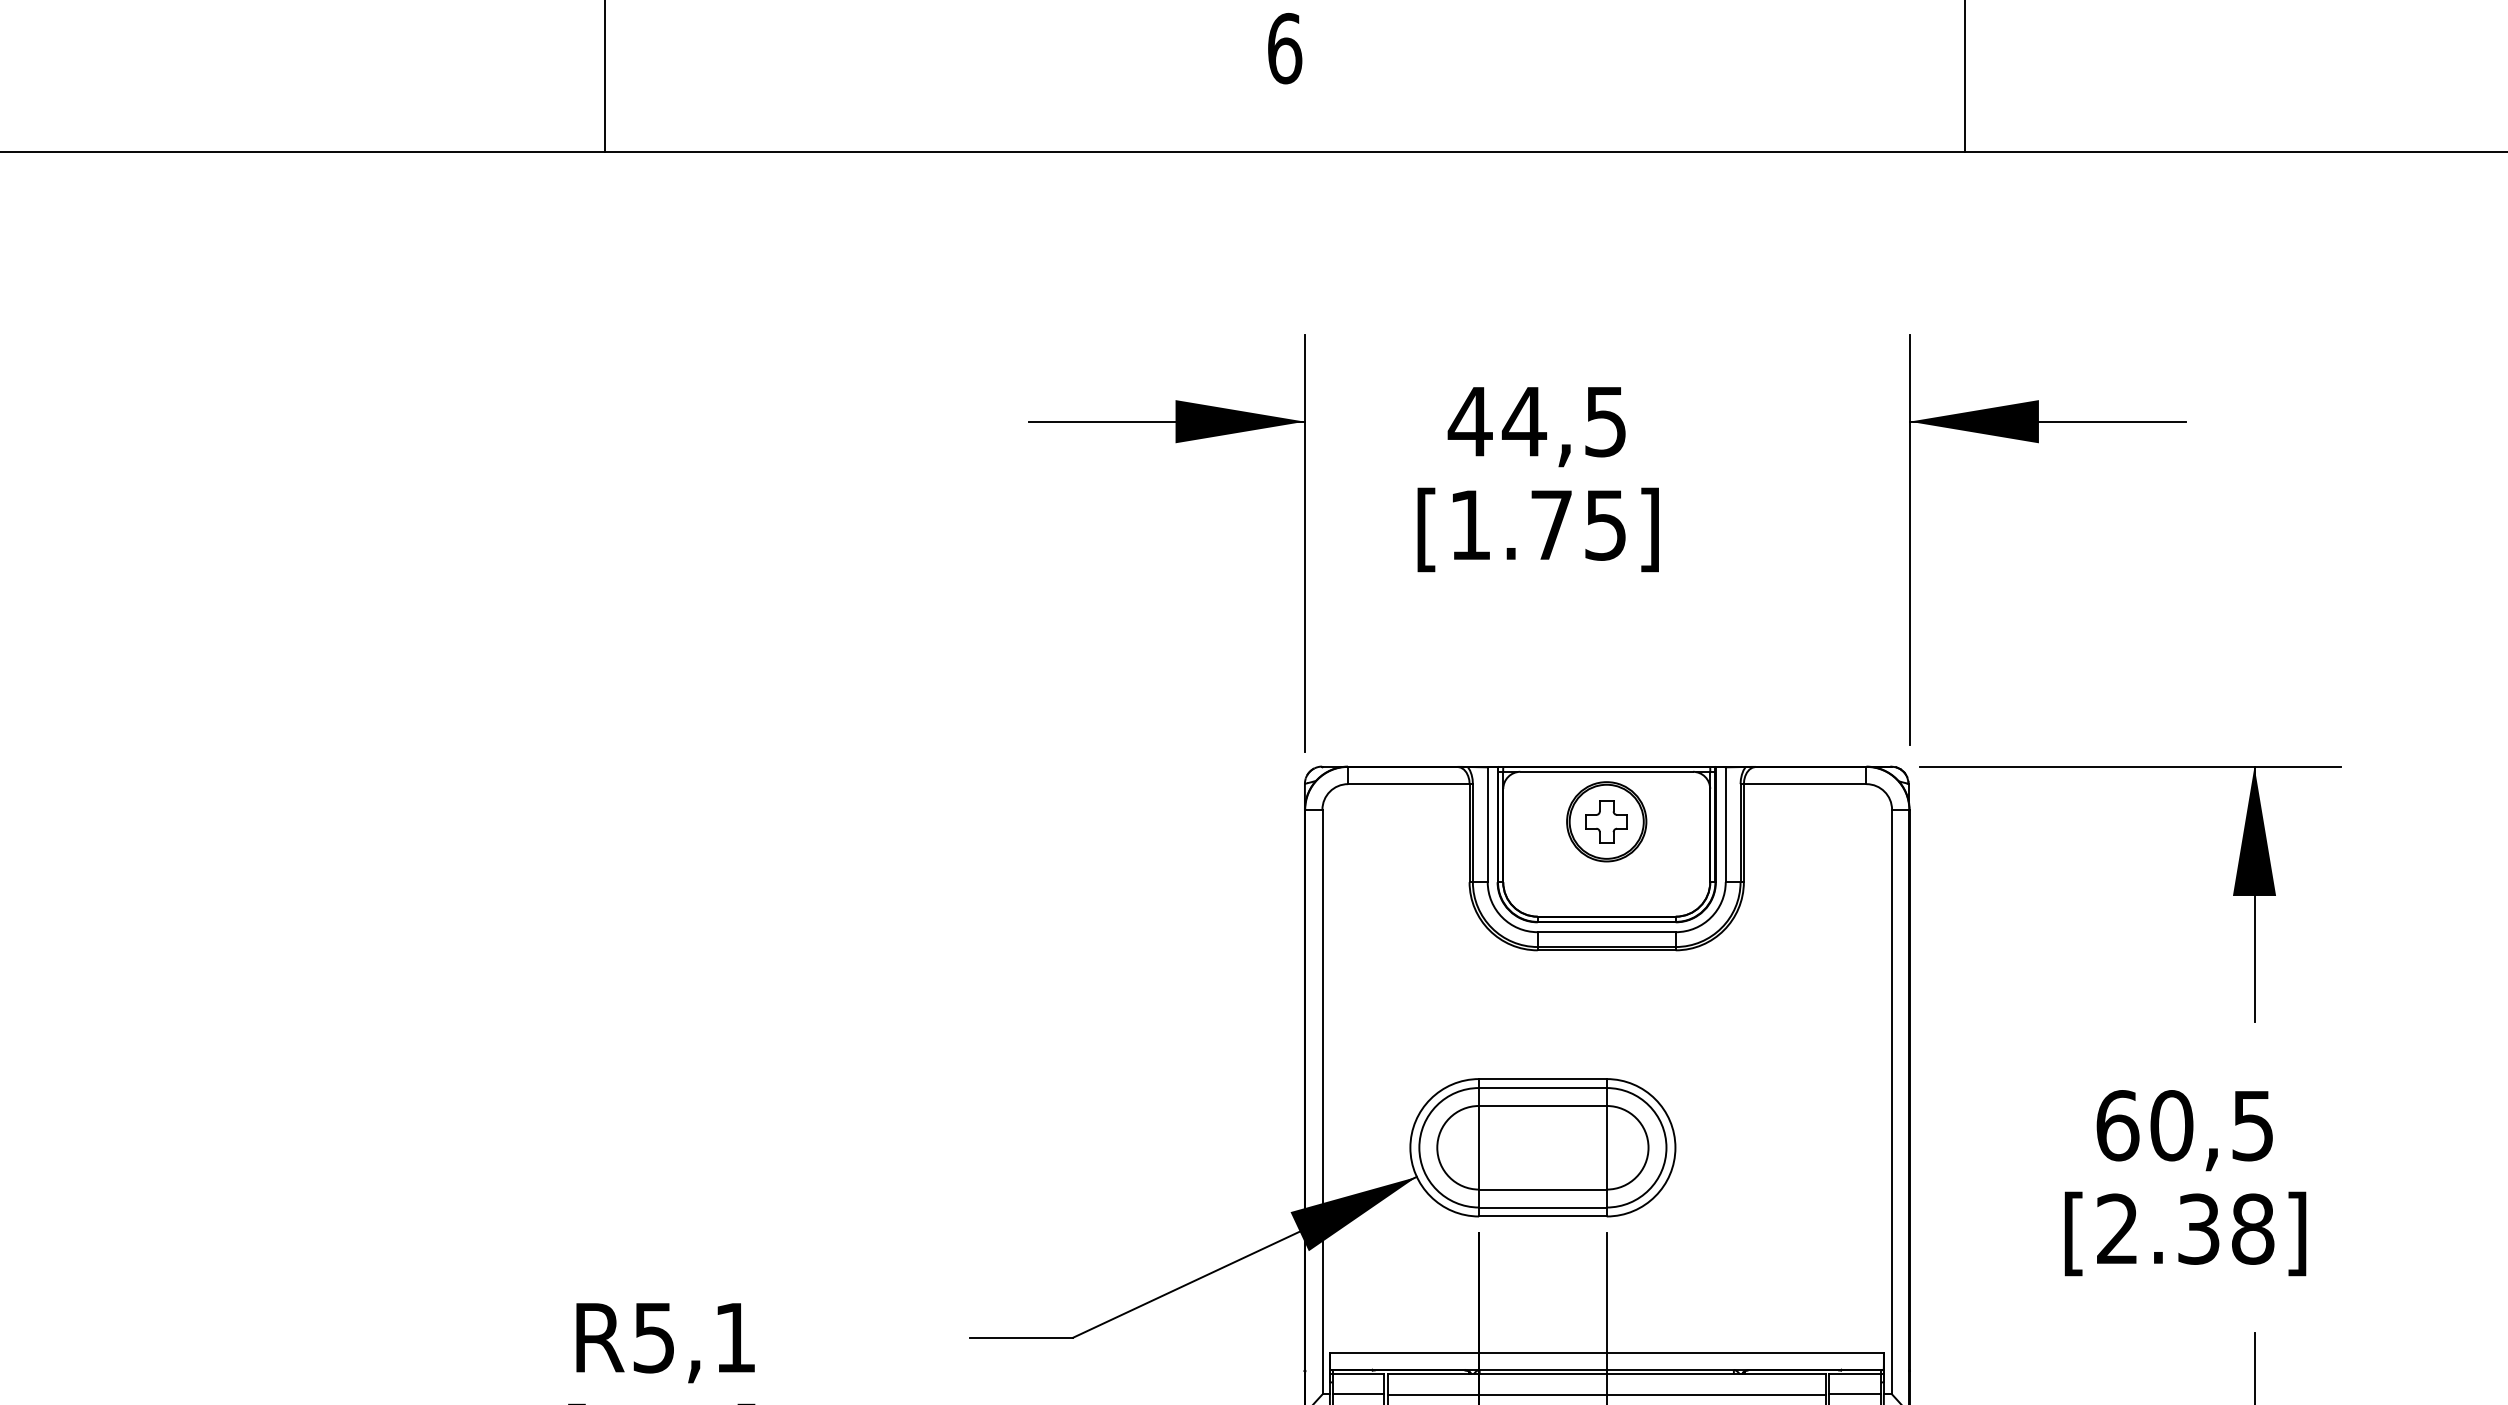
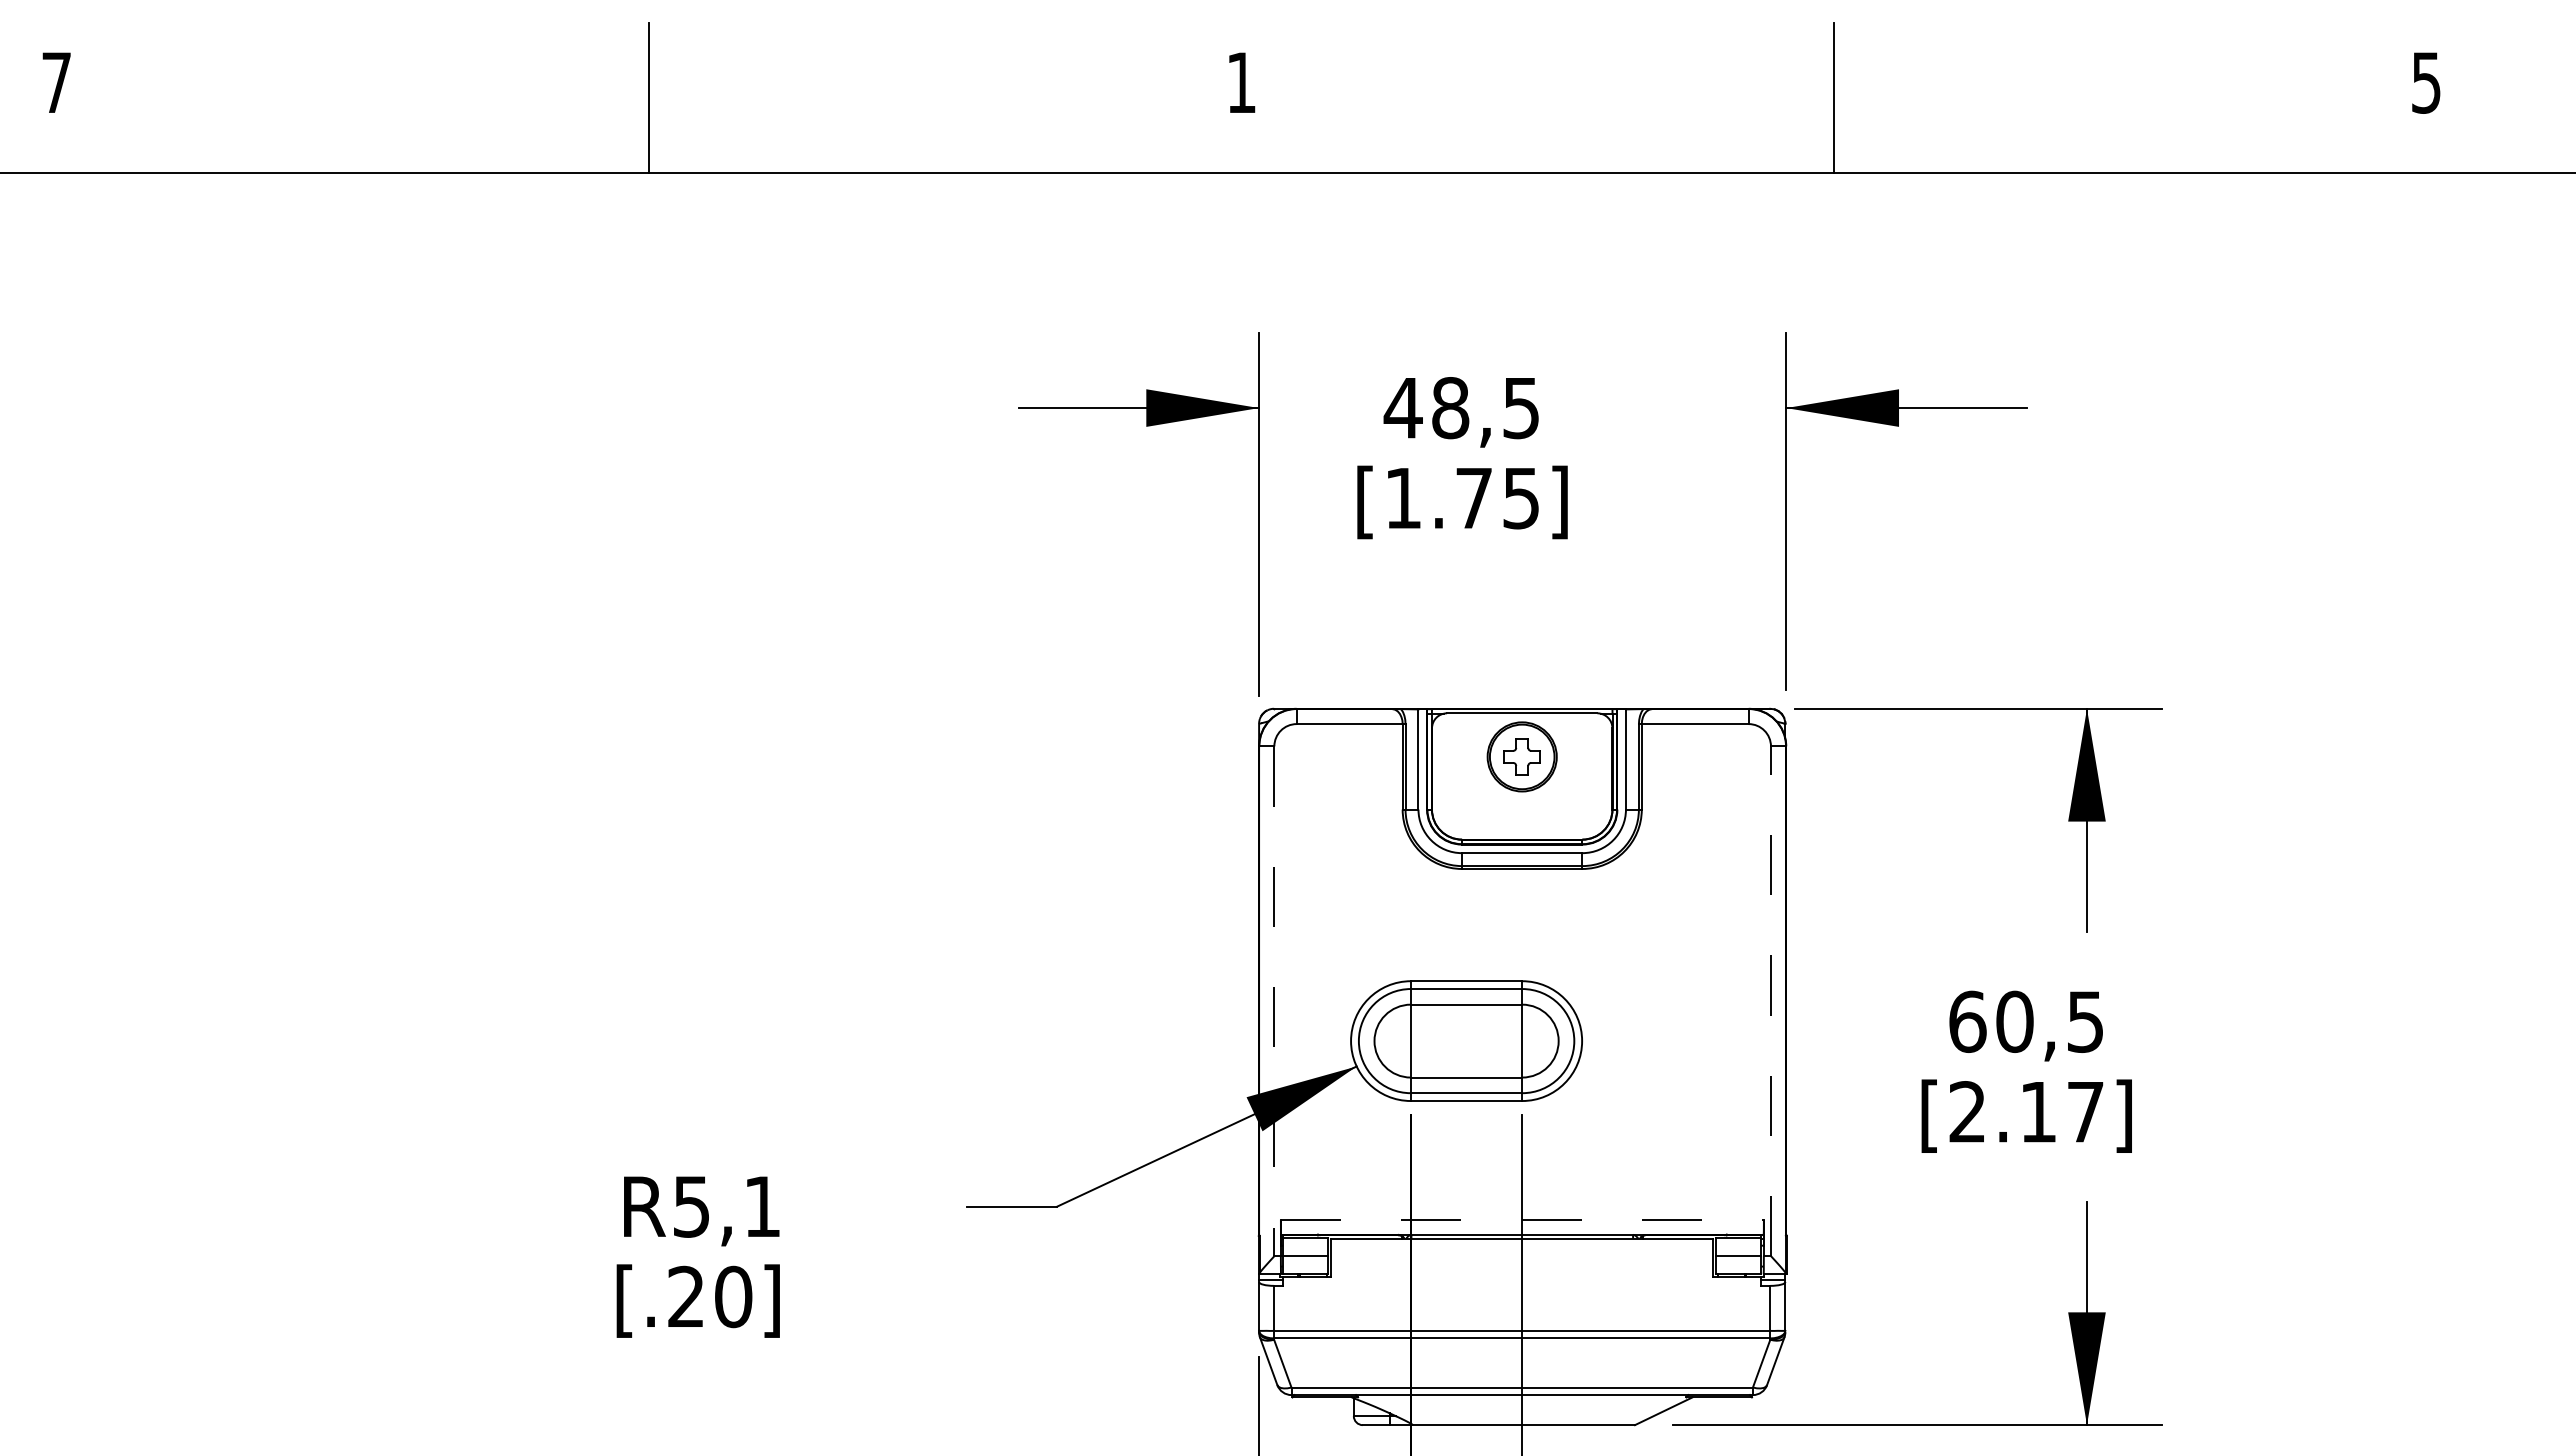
text: (1284, 48) -> (1241, 82), 6 -> 1
text: (1524, 422) -> (1450, 408), 44,5 -> 48,5
line: (1322, 1102) -> (1274, 1001), solid -> dashed
line: (1891, 1102) -> (1770, 1001), solid -> dashed
text: (2226, 1229) -> (2062, 1112), [2.38] -> [2.17]
line: (1607, 1352) -> (1522, 1219), solid -> dashed
line: (1607, 1394) -> (1522, 1256), removed

